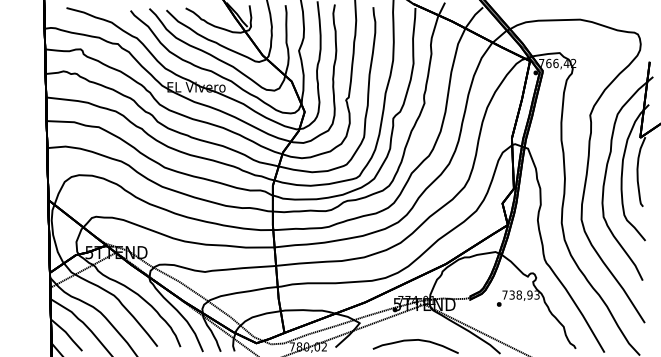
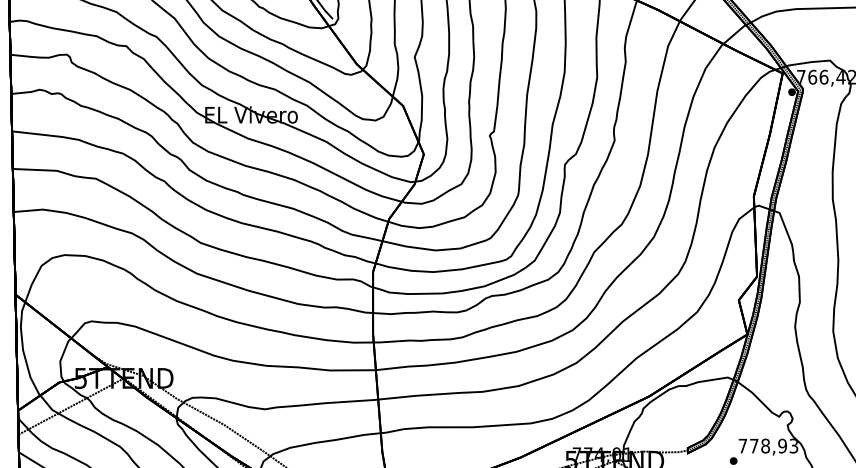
text: (511, 294) -> (753, 445), 738,93 -> 778,93

